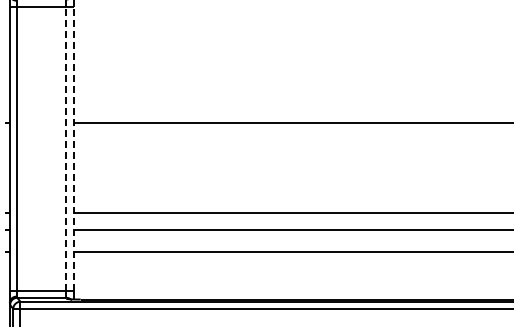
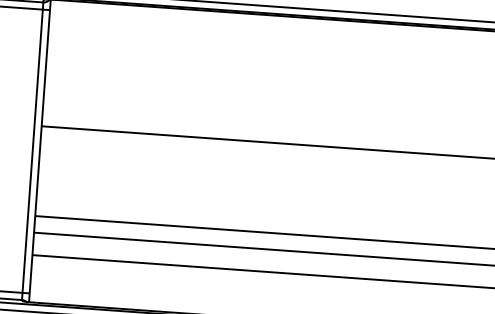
line: (66, 148) -> (32, 151), dashed -> solid
line: (73, 148) -> (39, 151), dashed -> solid

